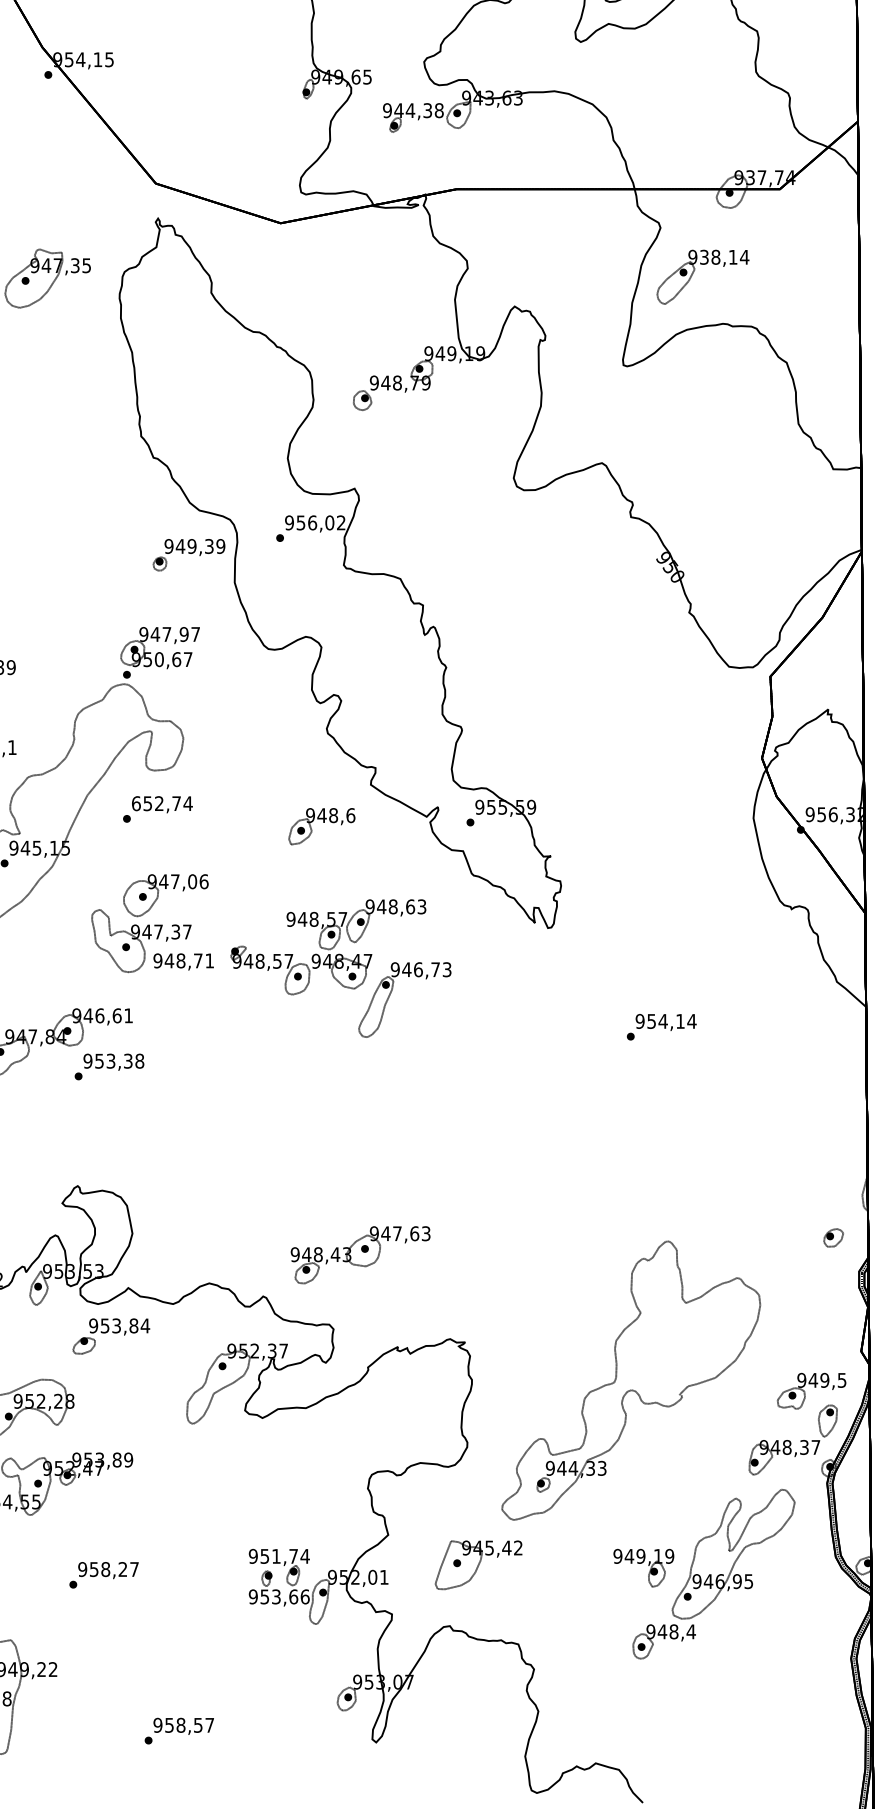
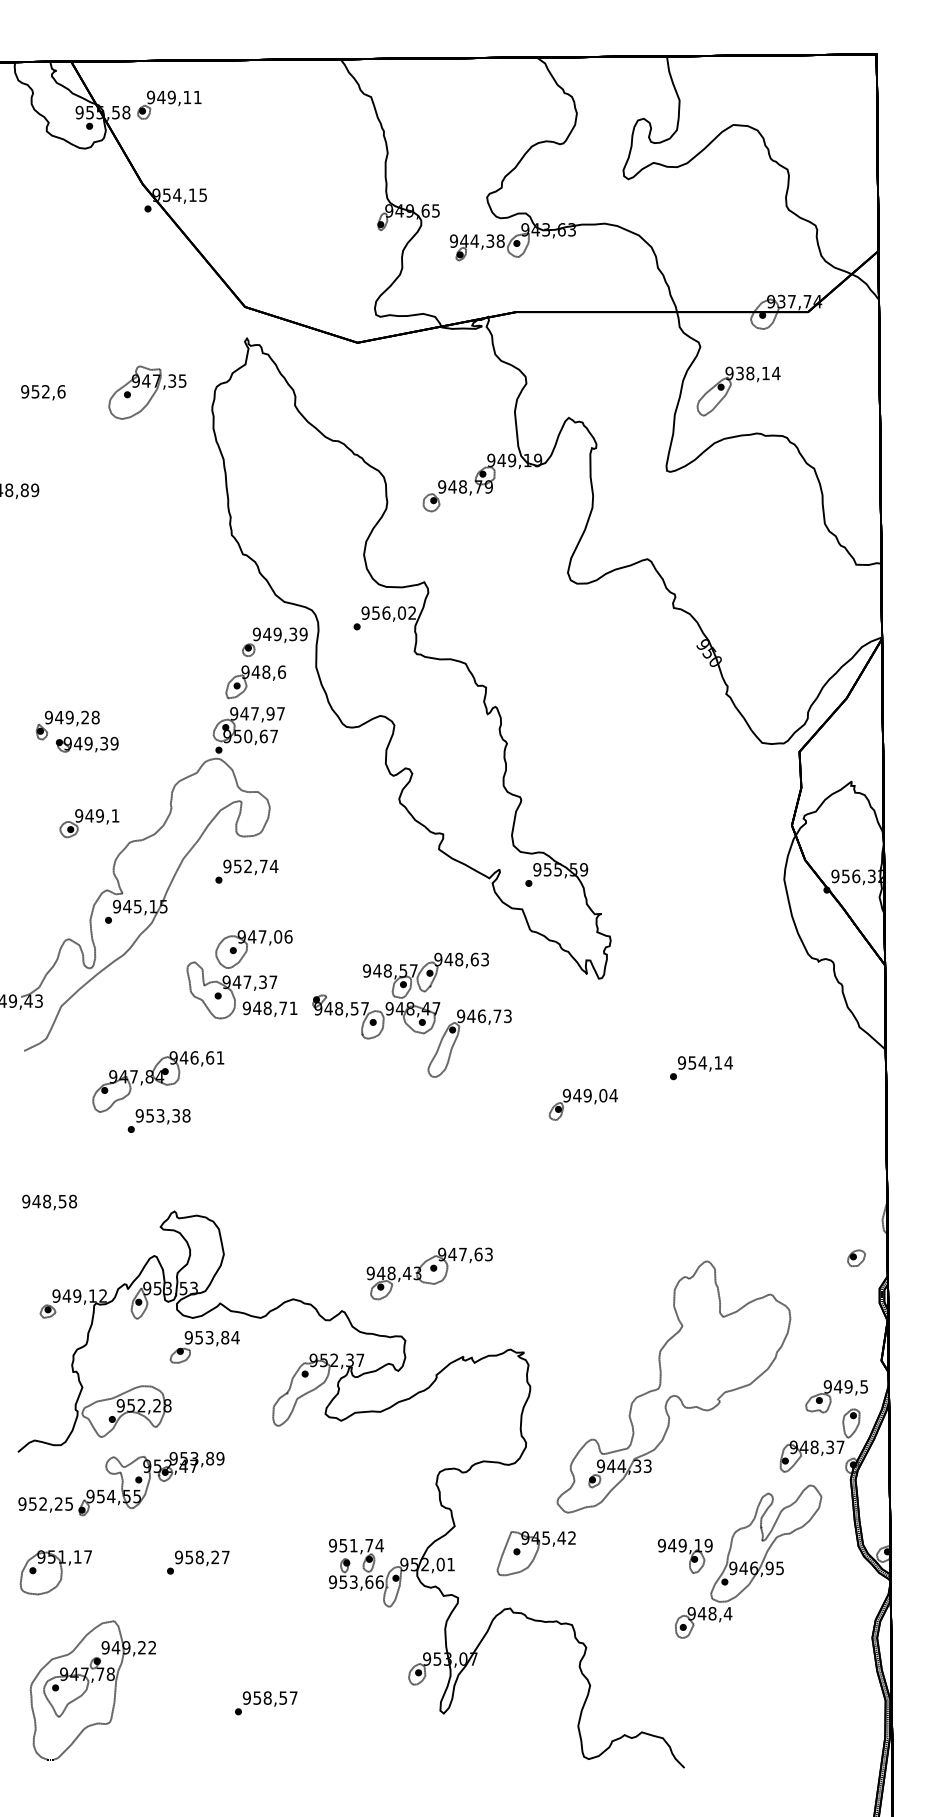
text: (136, 803) -> (227, 866), 652,74 -> 952,74
part: (321, 826) -> (255, 682), moved
text: (108, 1066) -> (158, 1120), moved
part: (531, 1067) -> (583, 1104), added

